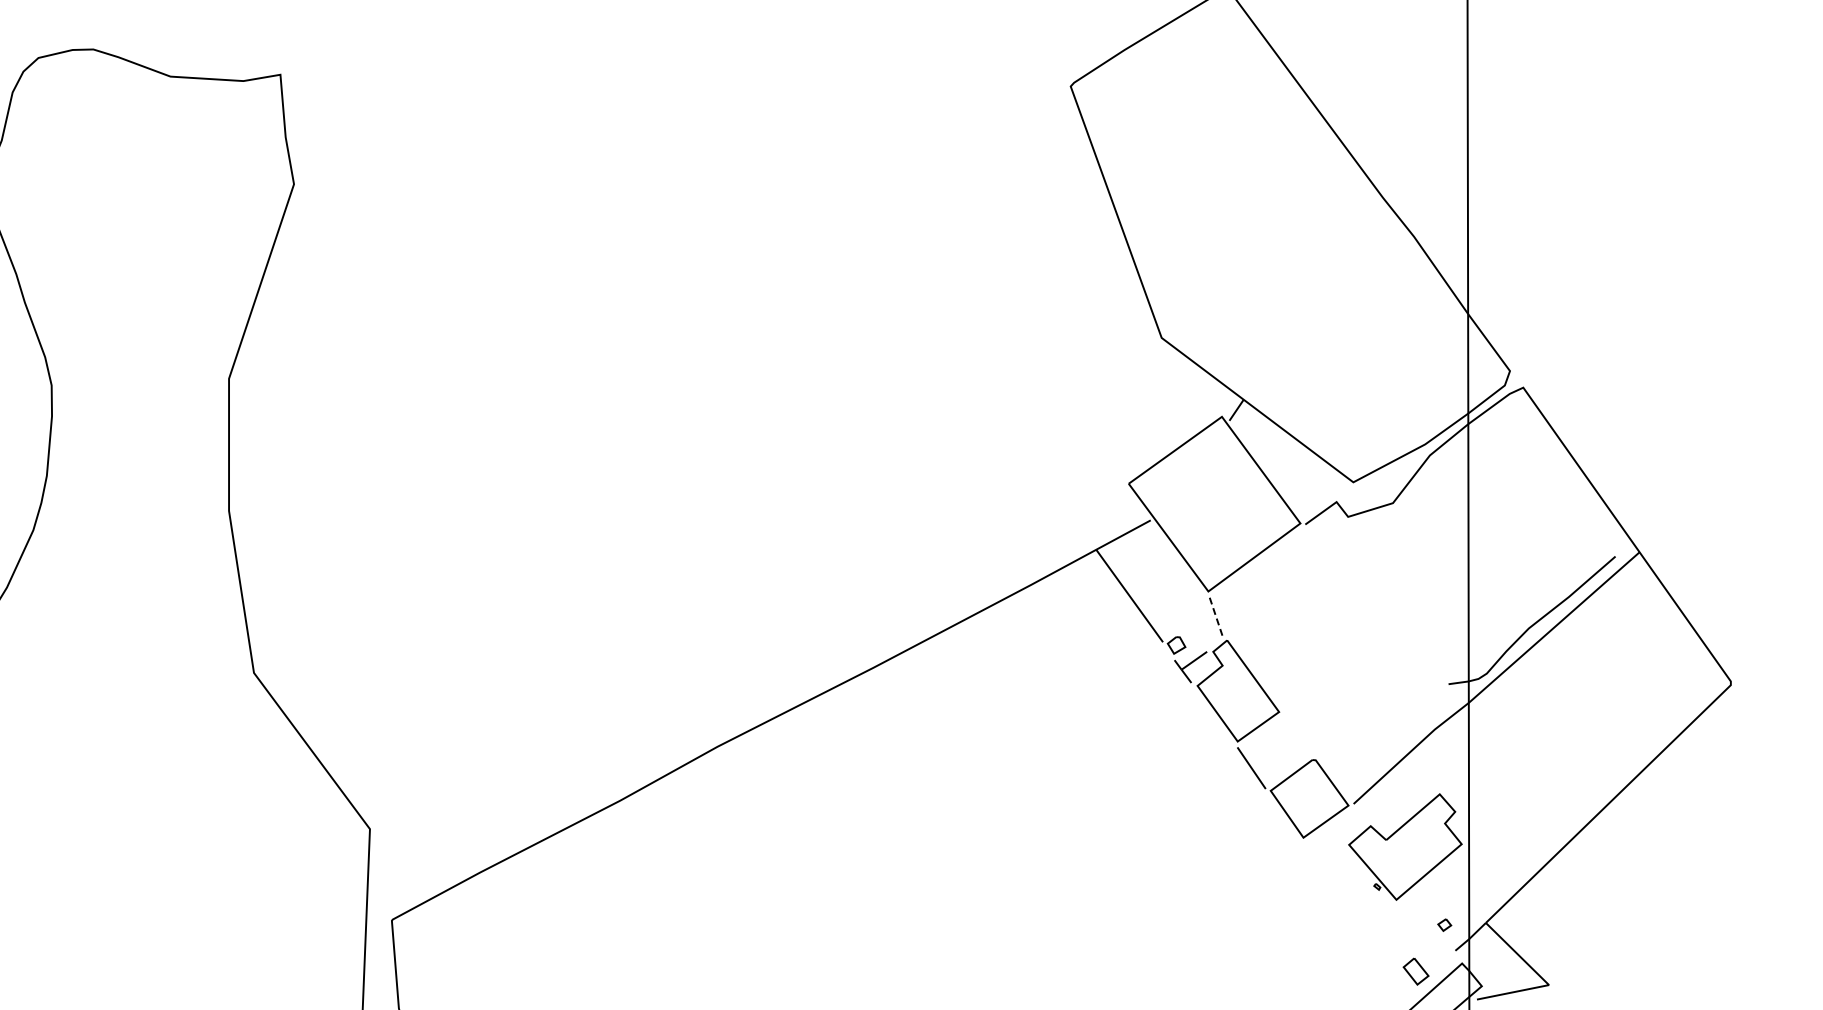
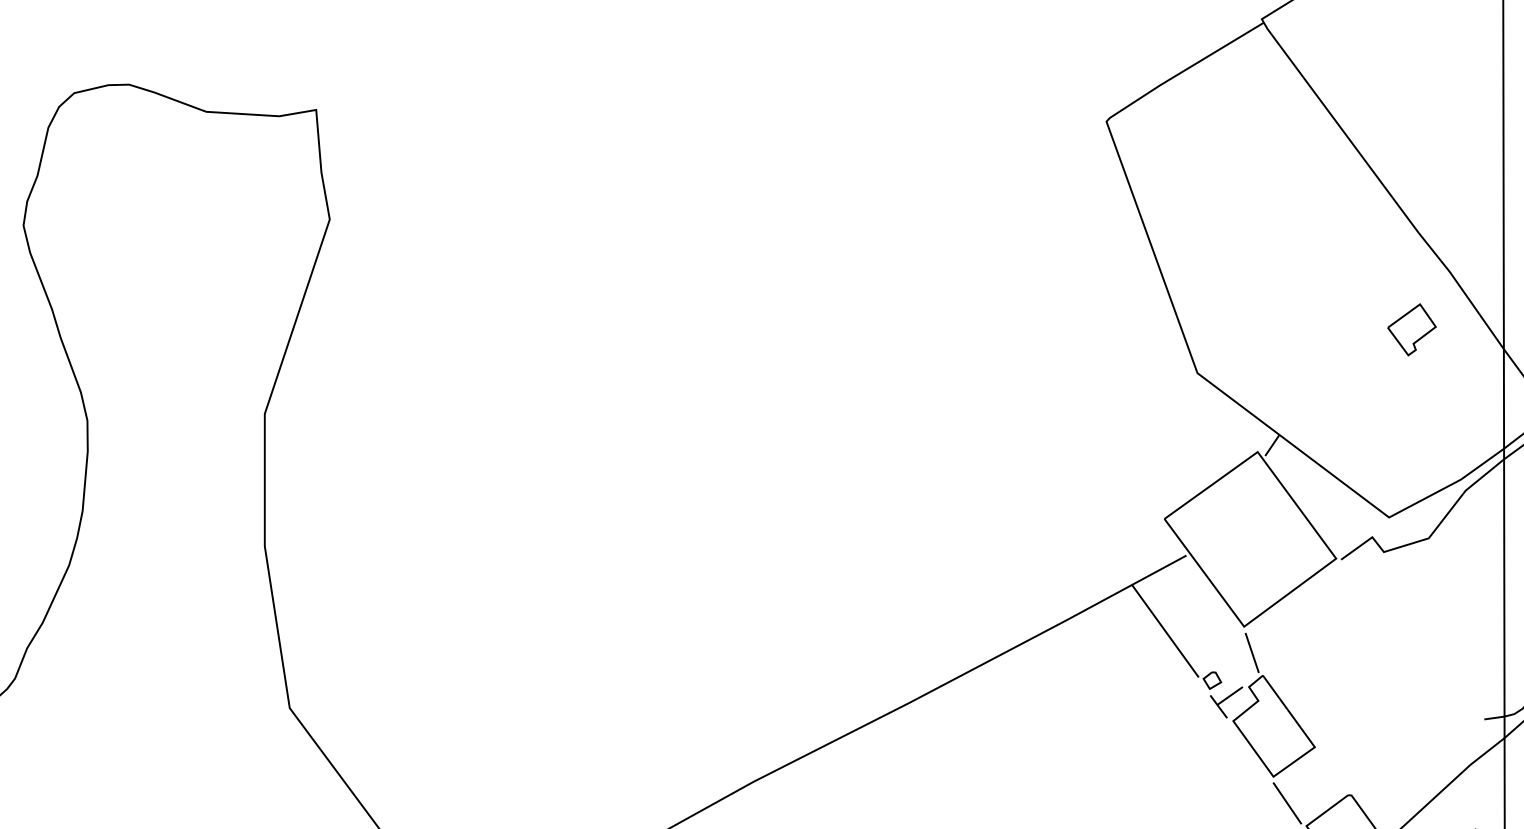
part: (1376, 294) -> (1412, 329), added
line: (1216, 618) -> (1252, 653), dashed -> solid

